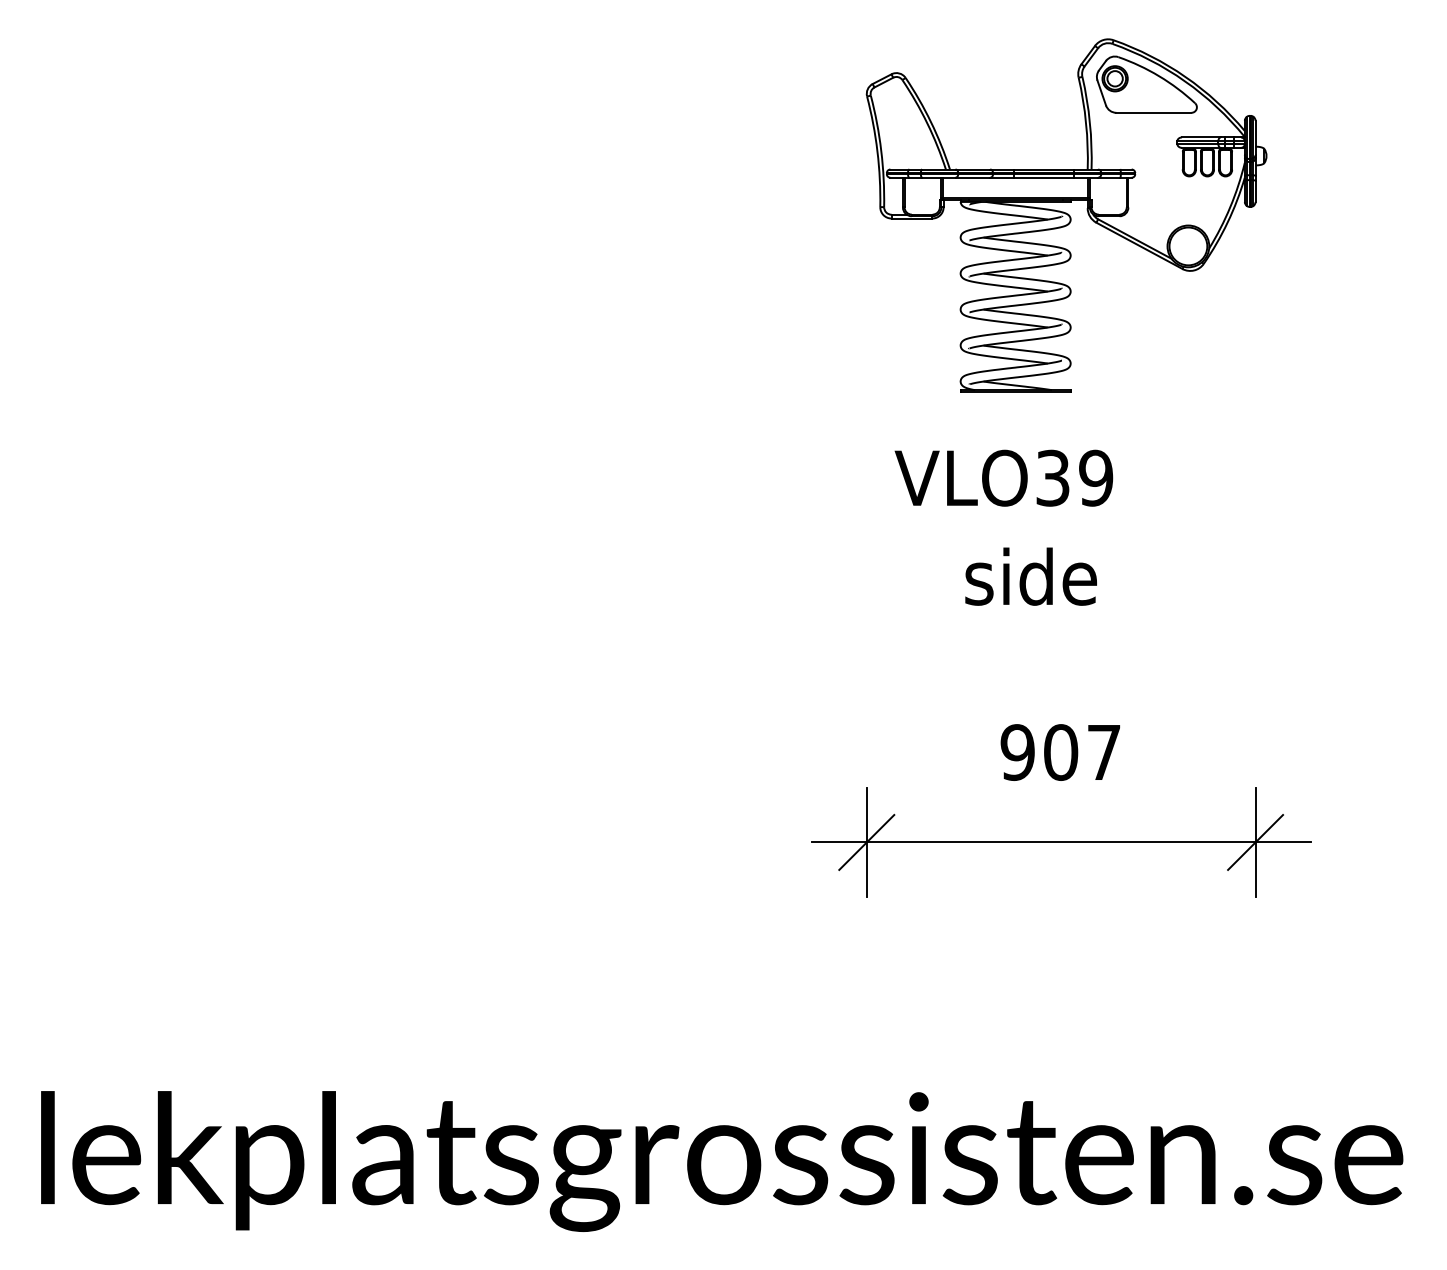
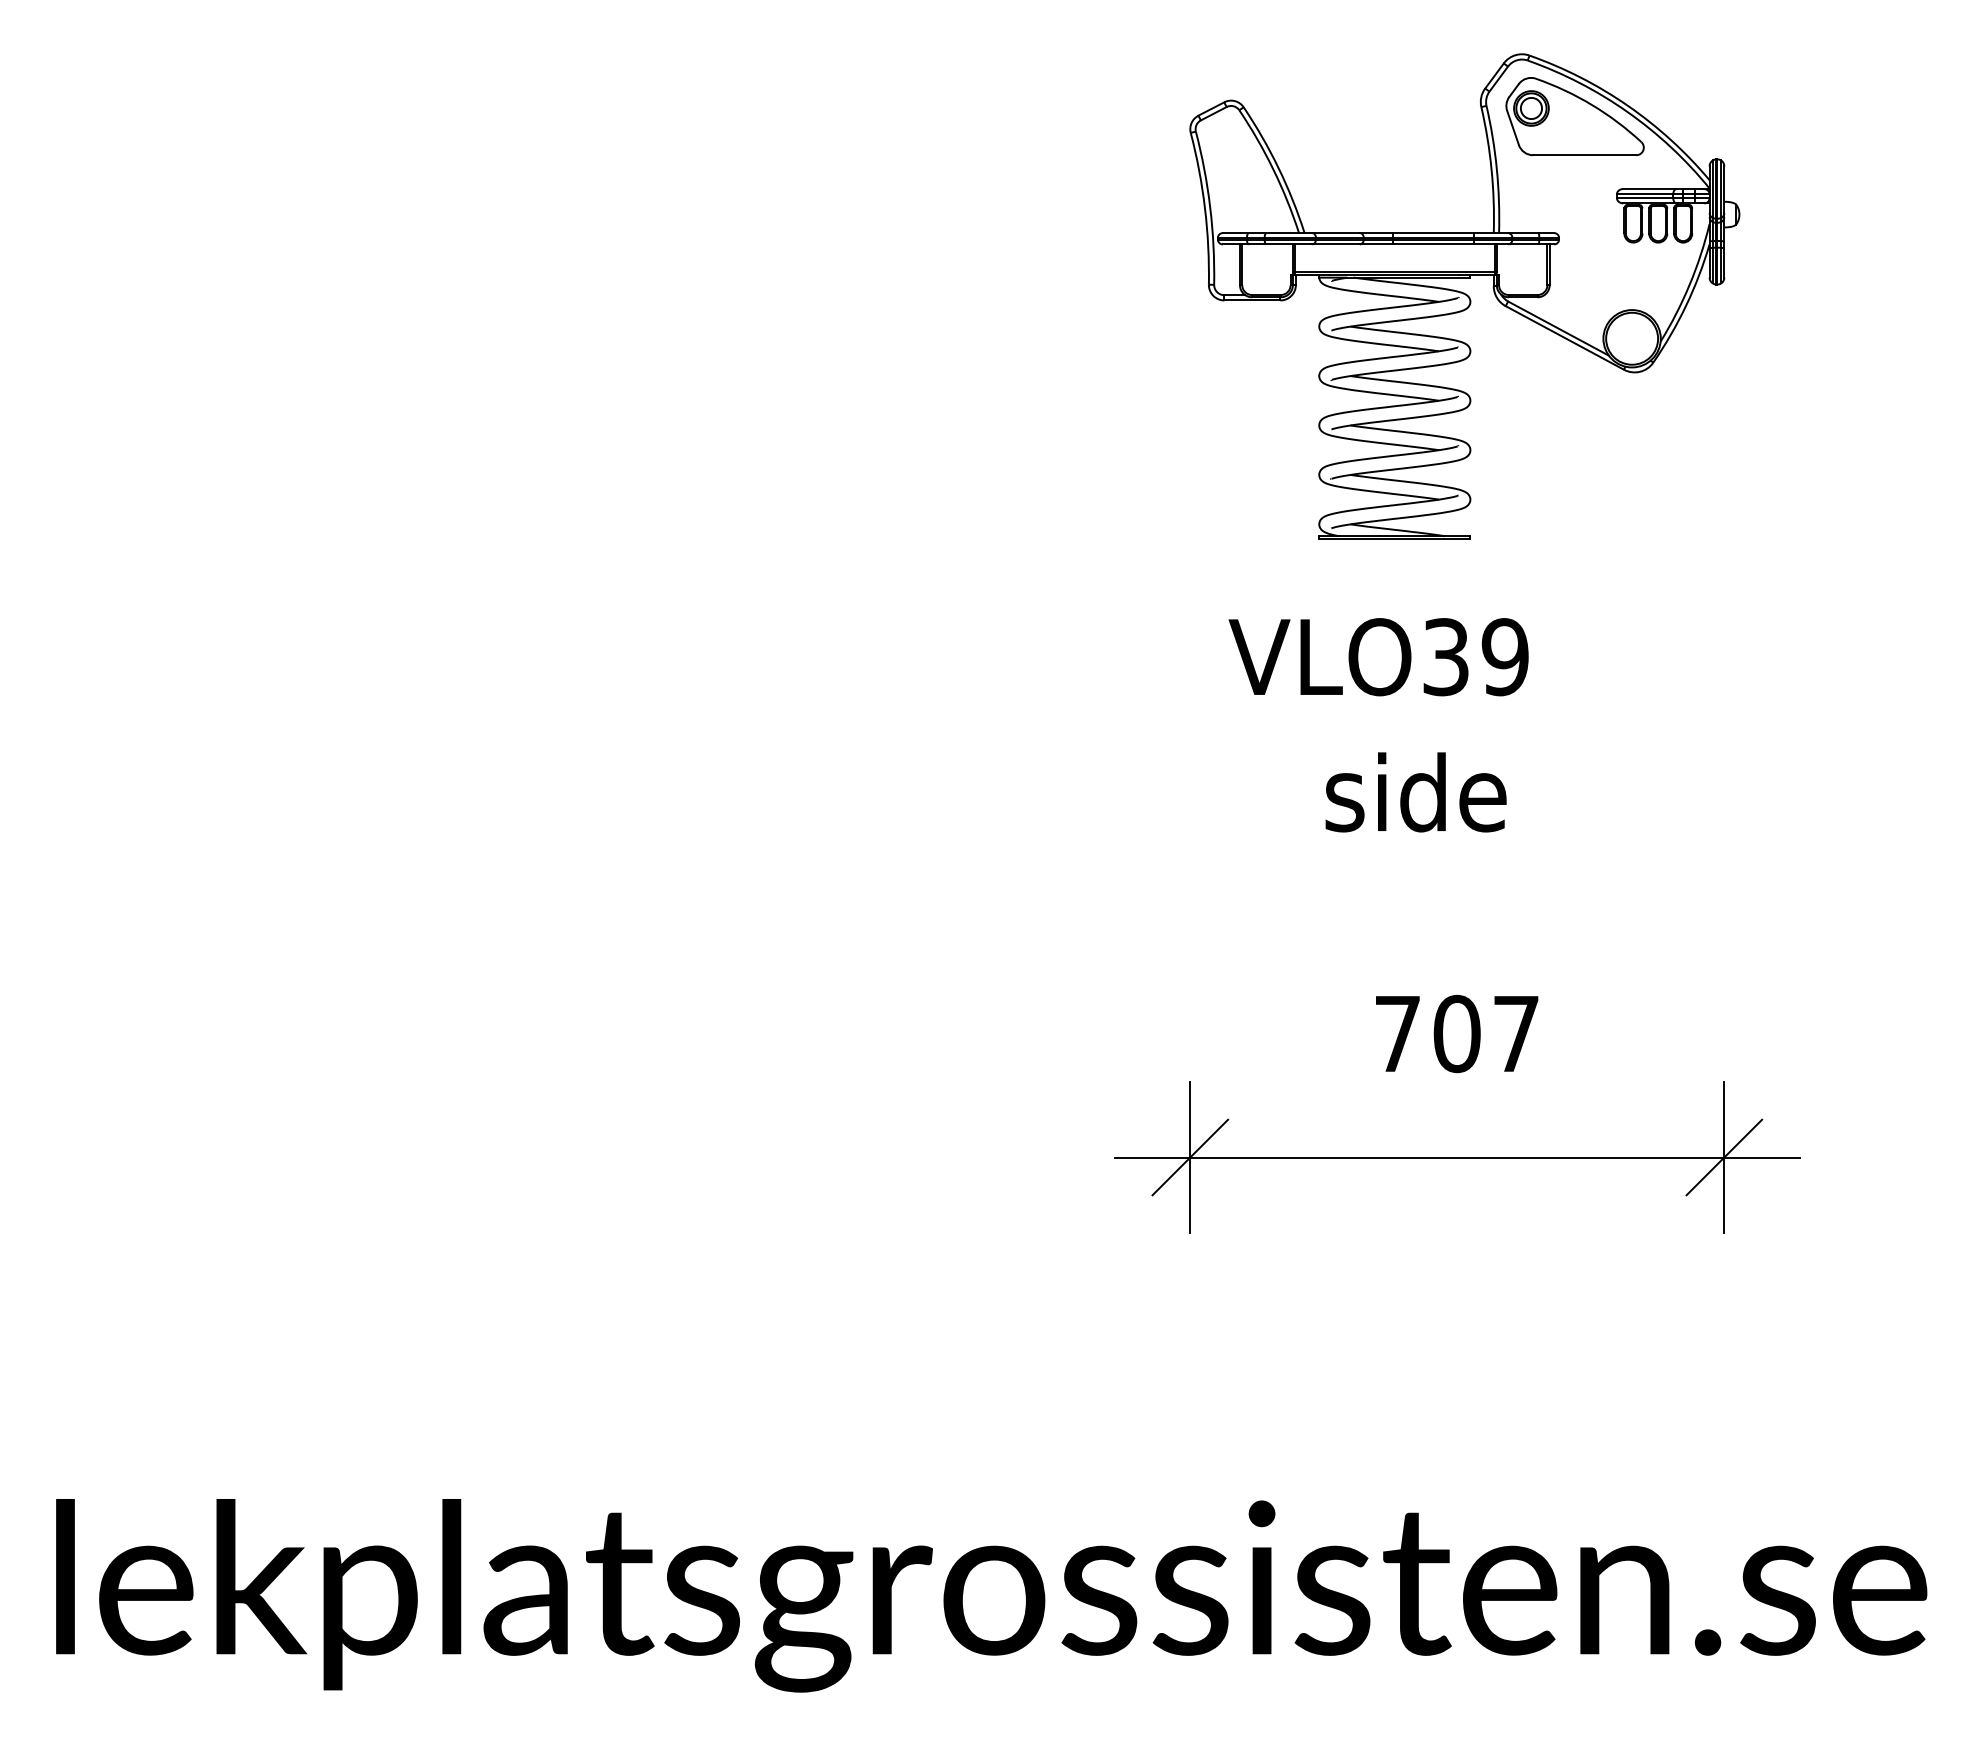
text: (1017, 752) -> (1397, 1033), 907 -> 707

